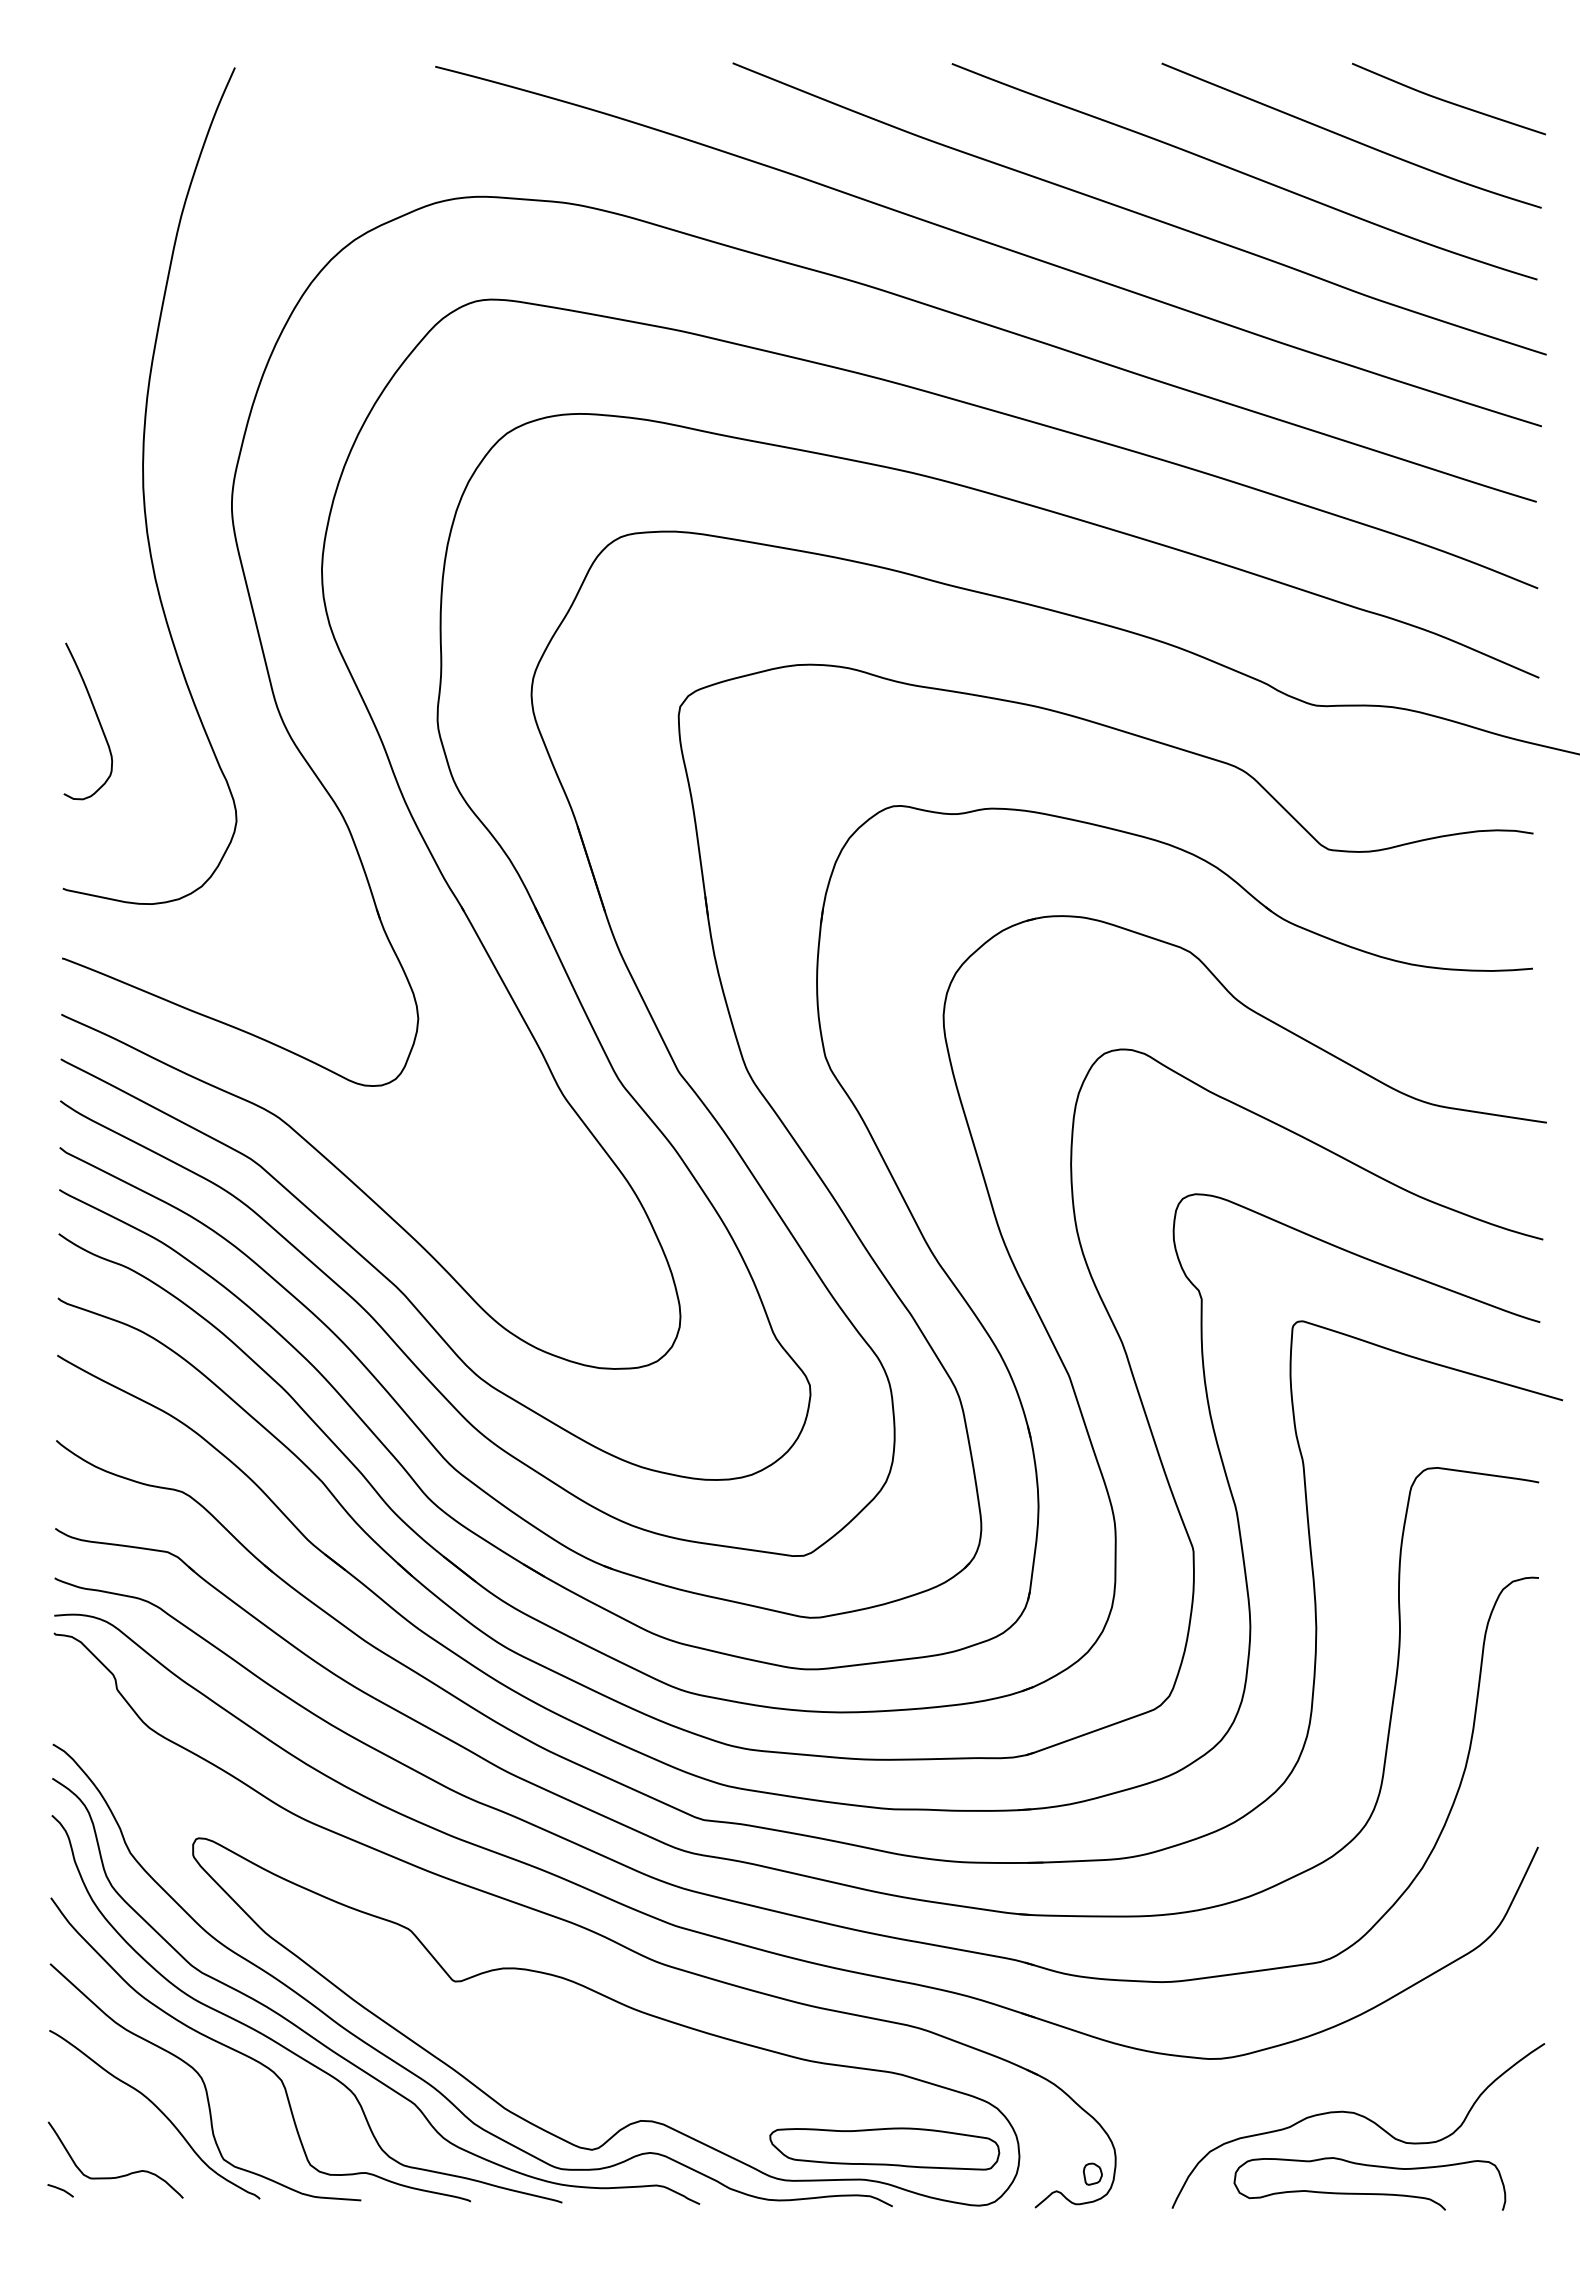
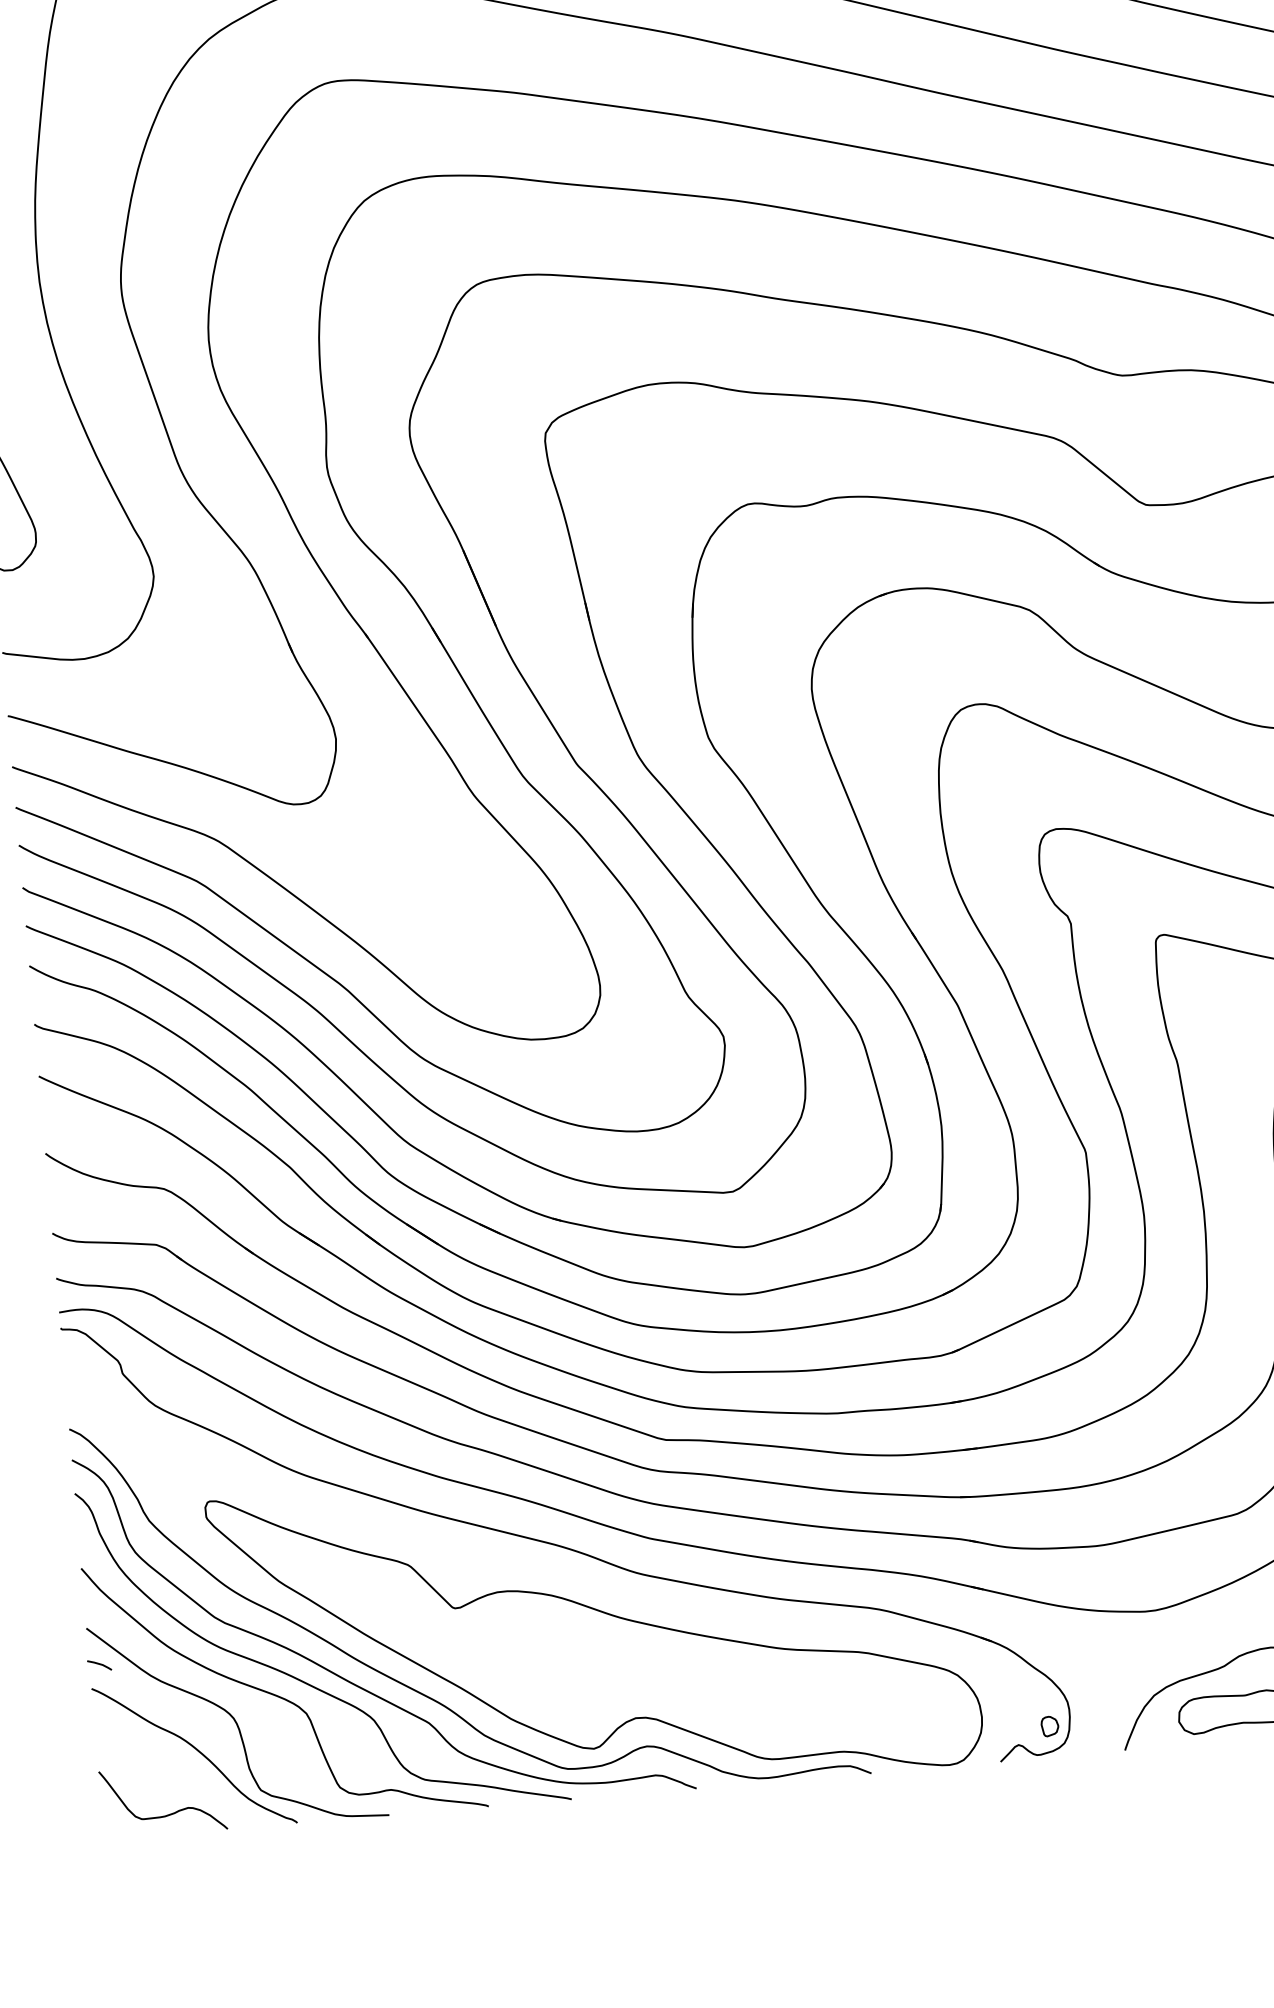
part: (884, 2148) -> (858, 1721), removed
curve: (60, 2190) -> (99, 1665), moved

